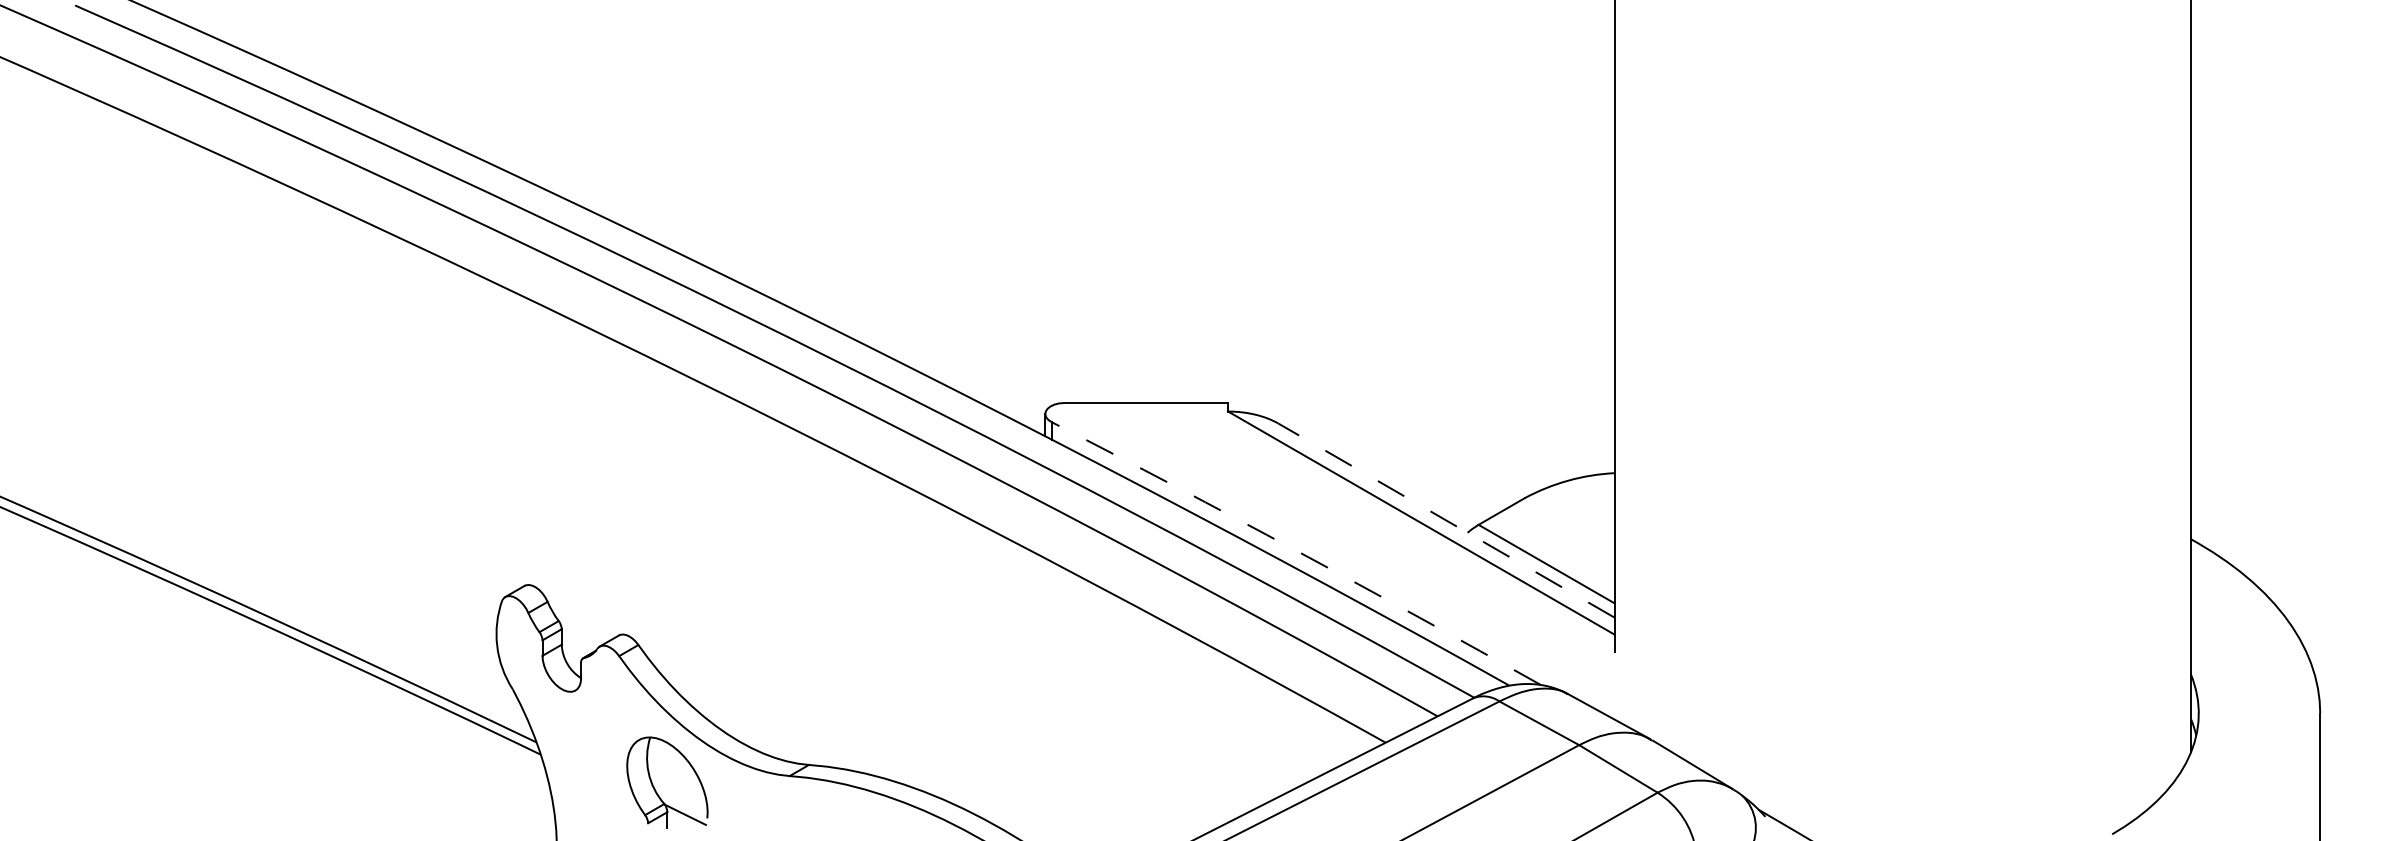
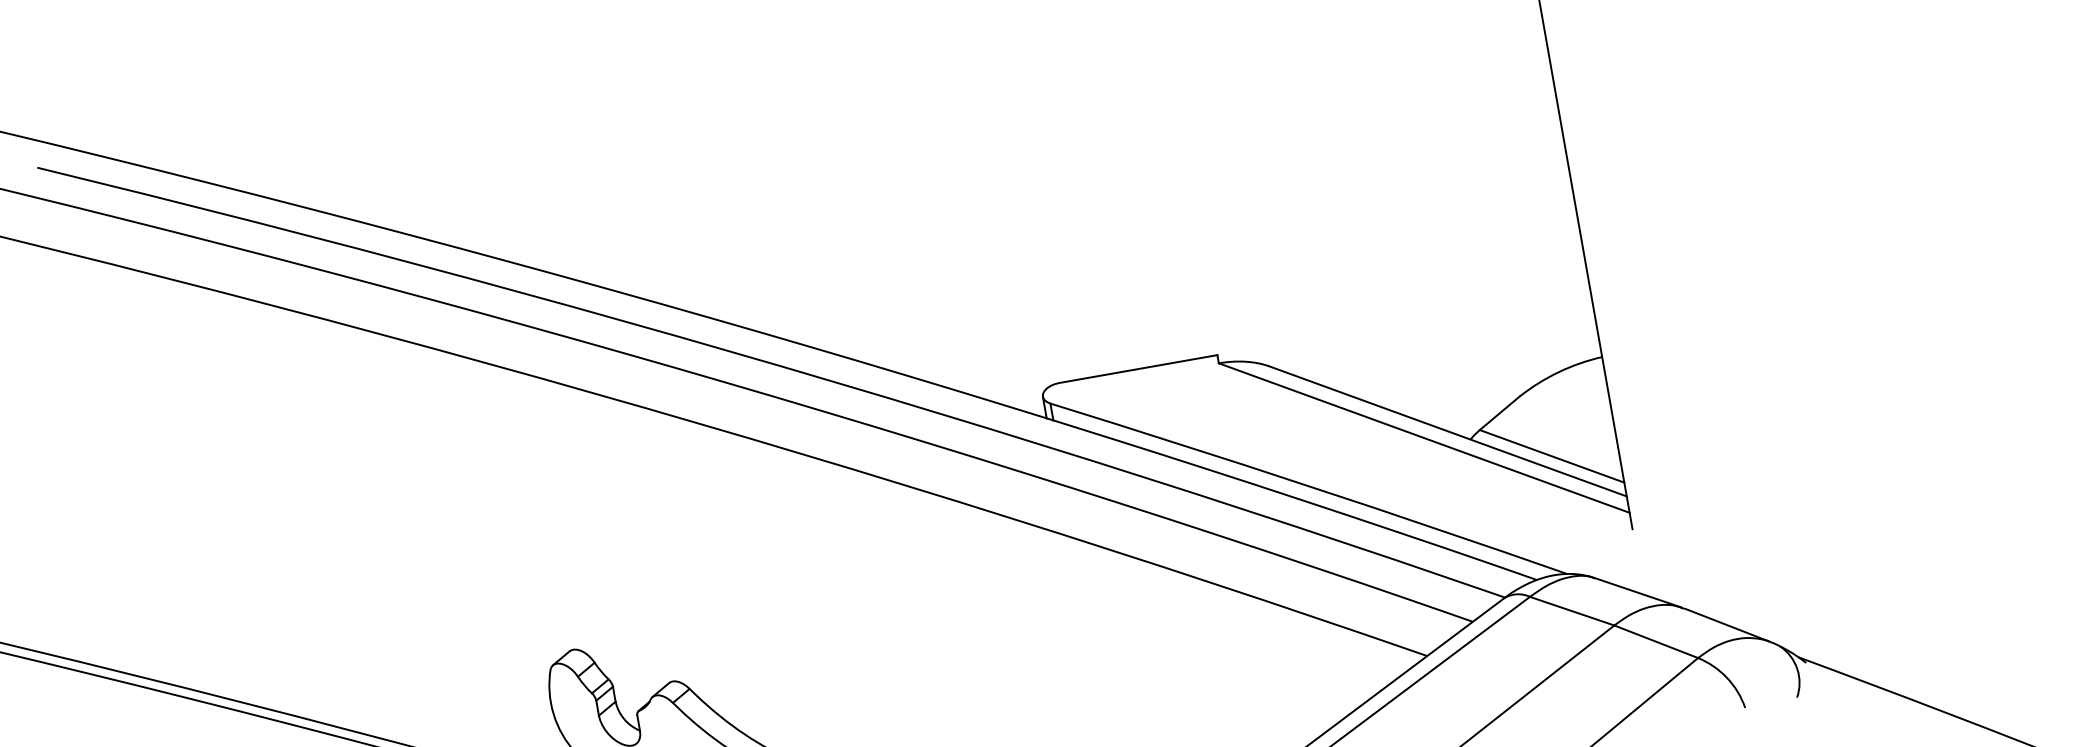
line: (1446, 520) -> (1448, 431), dashed -> solid
arc: (1297, 551) -> (1309, 486), dashed -> solid

